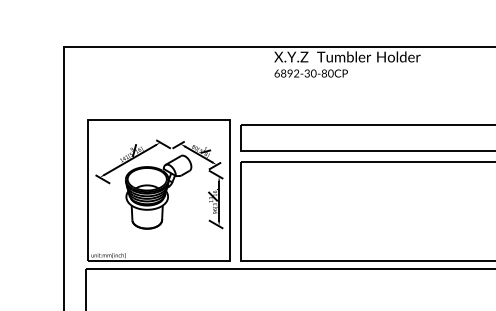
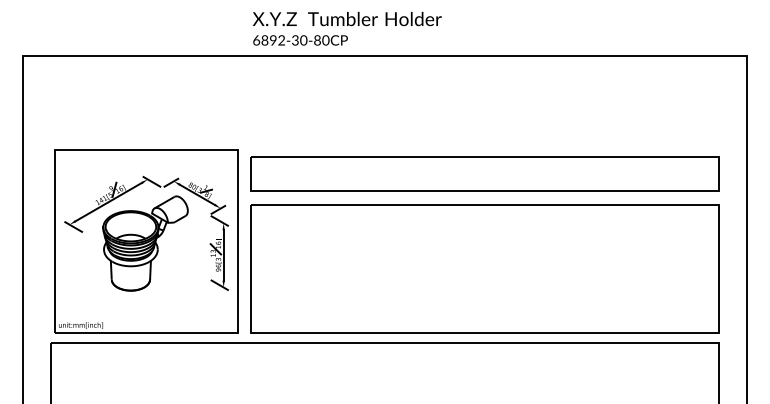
text: (347, 64) -> (347, 28), moved

